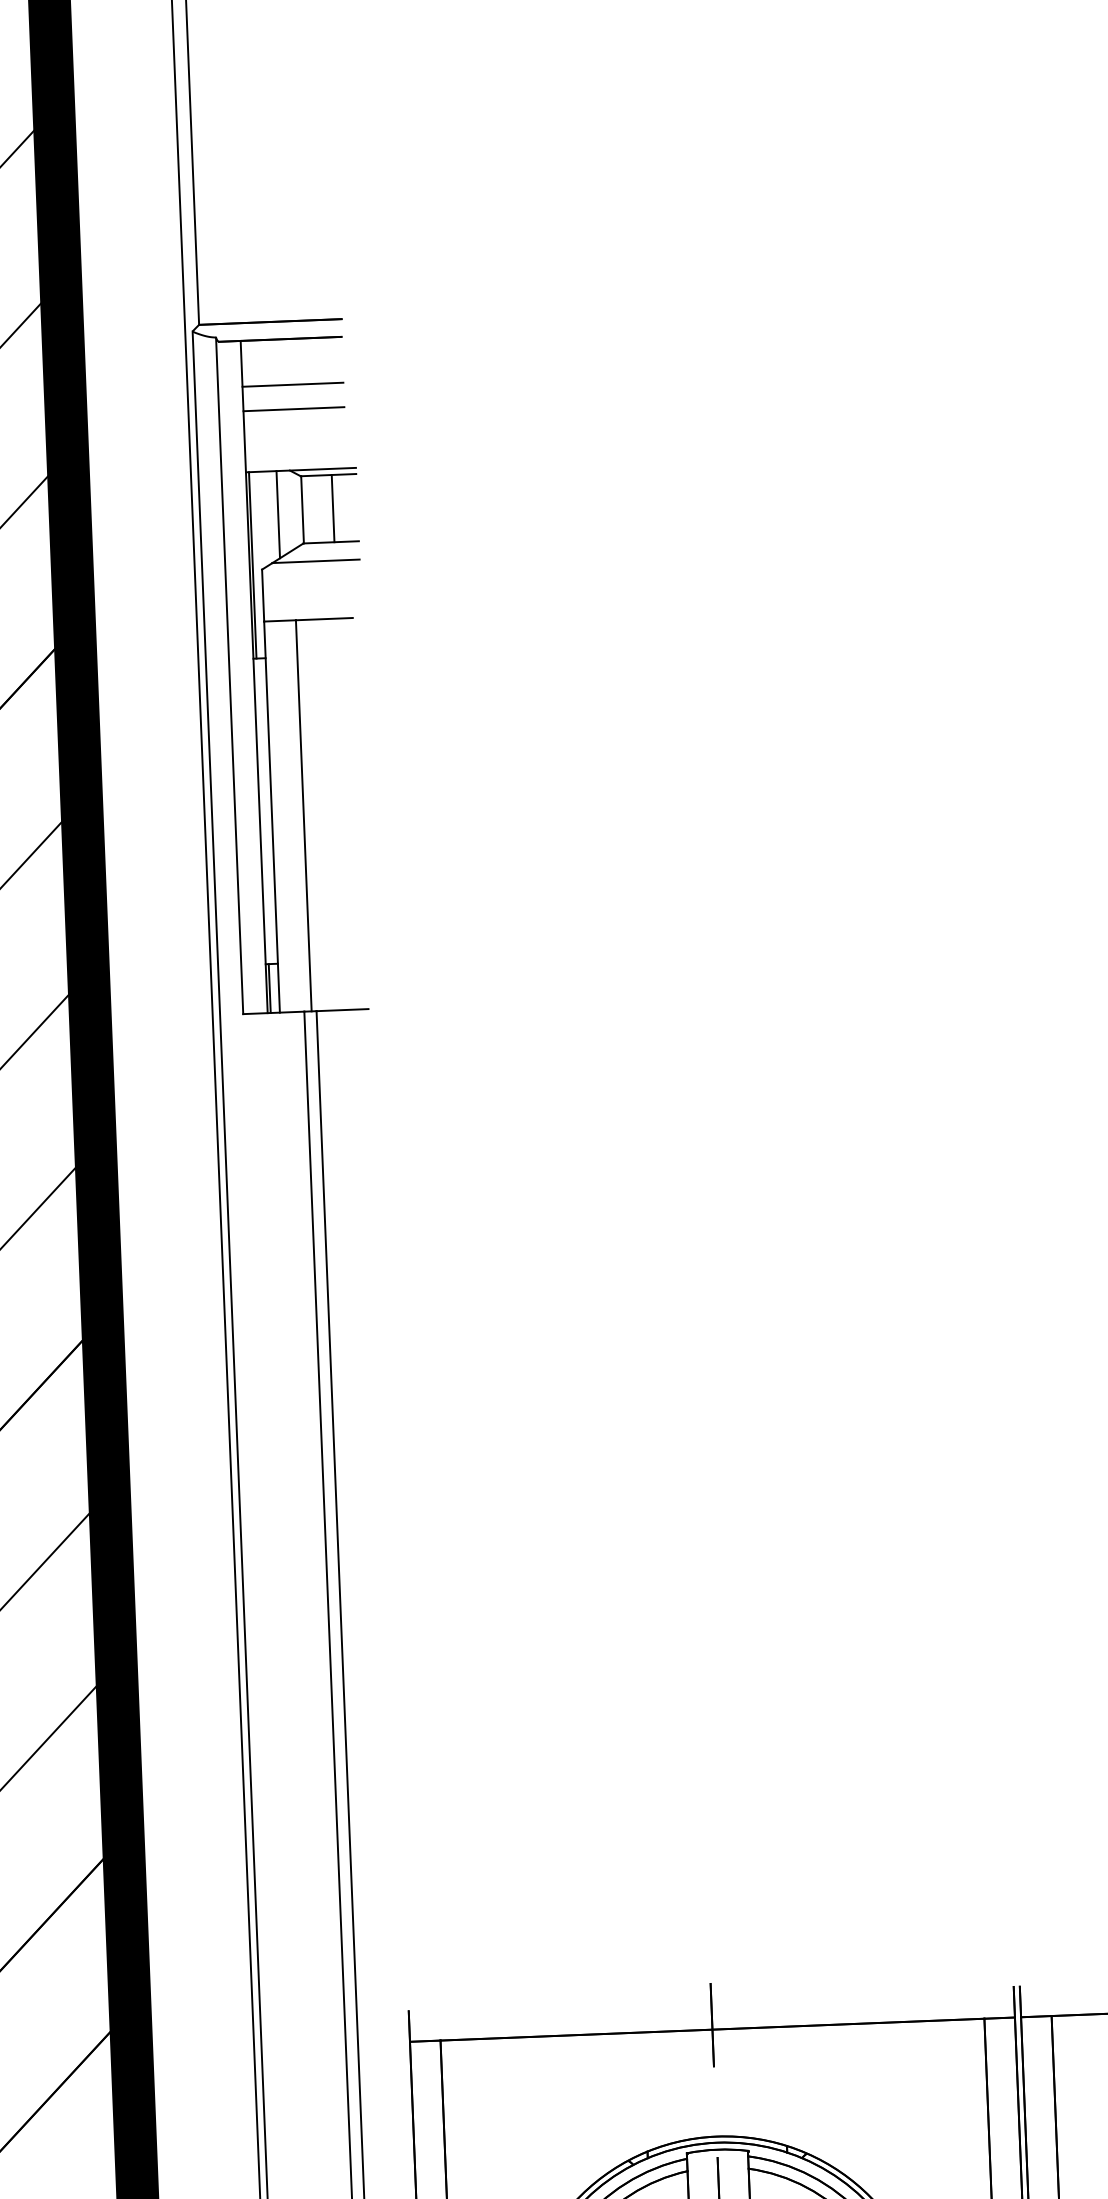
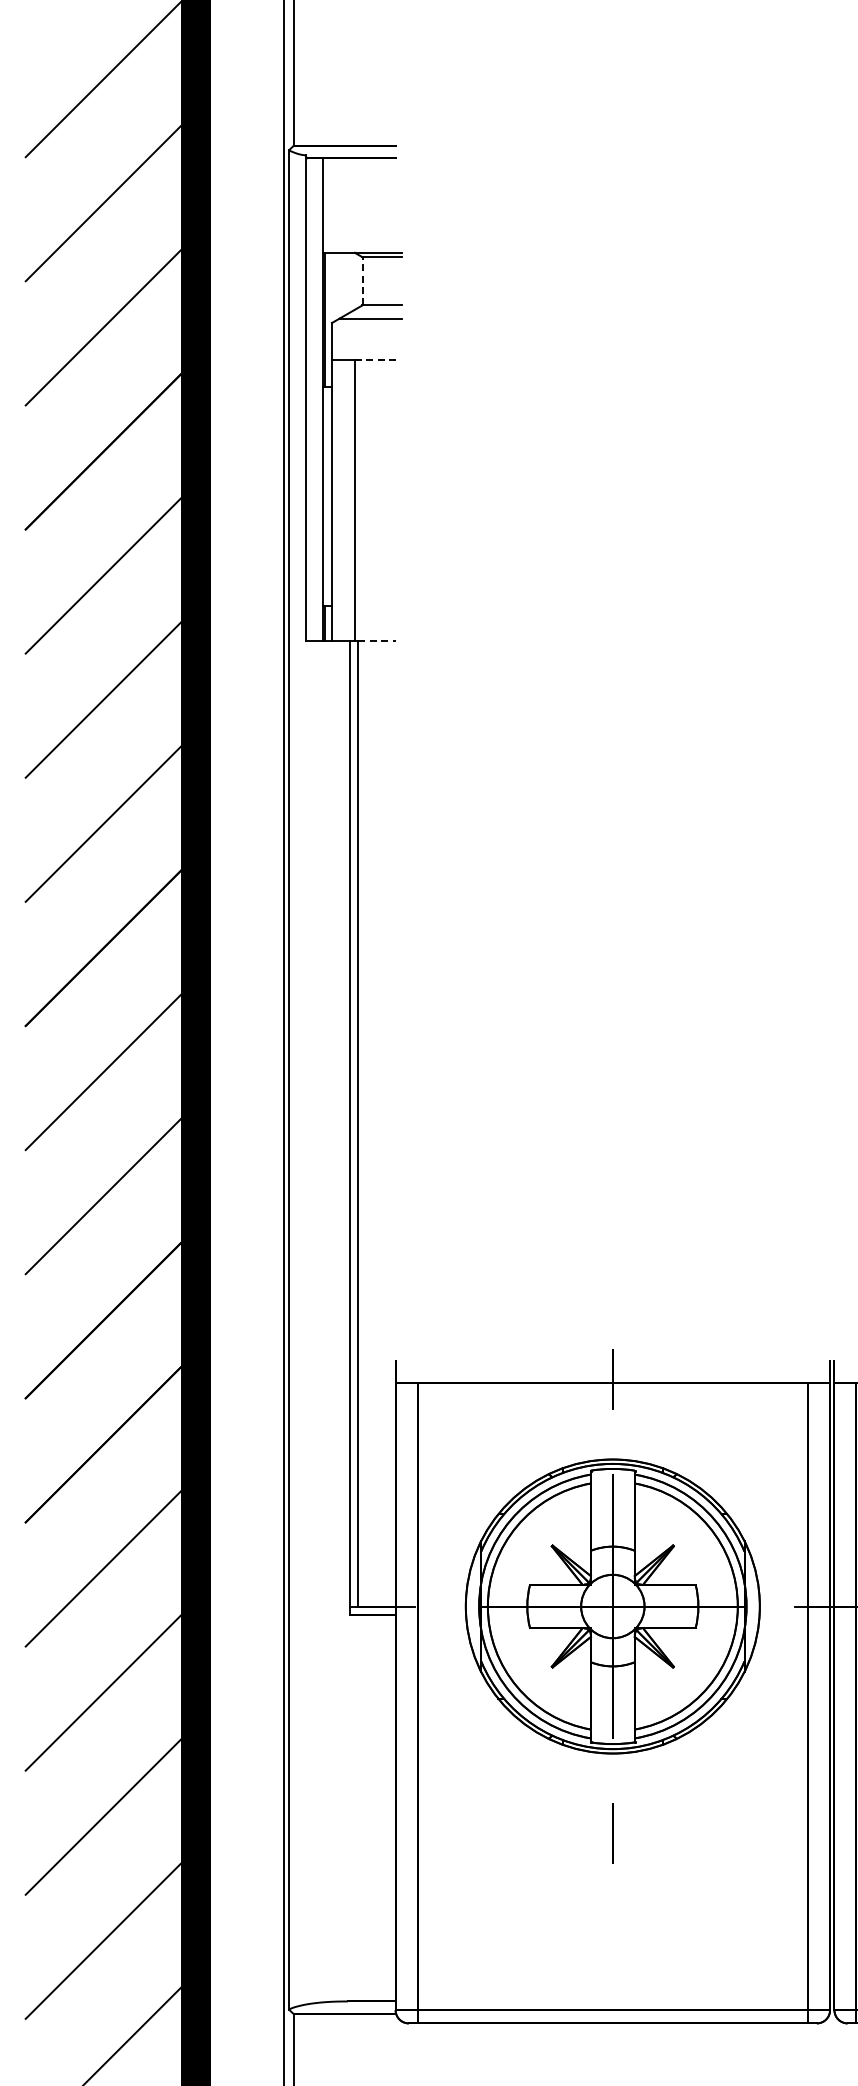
line: (293, 384) -> (359, 191), removed
line: (293, 408) -> (359, 208), removed
line: (302, 508) -> (362, 280), solid -> dashed
line: (332, 508) -> (384, 281), removed
line: (278, 513) -> (345, 283), removed
line: (324, 619) -> (375, 360), solid -> dashed
line: (341, 1010) -> (376, 641), solid -> dashed

